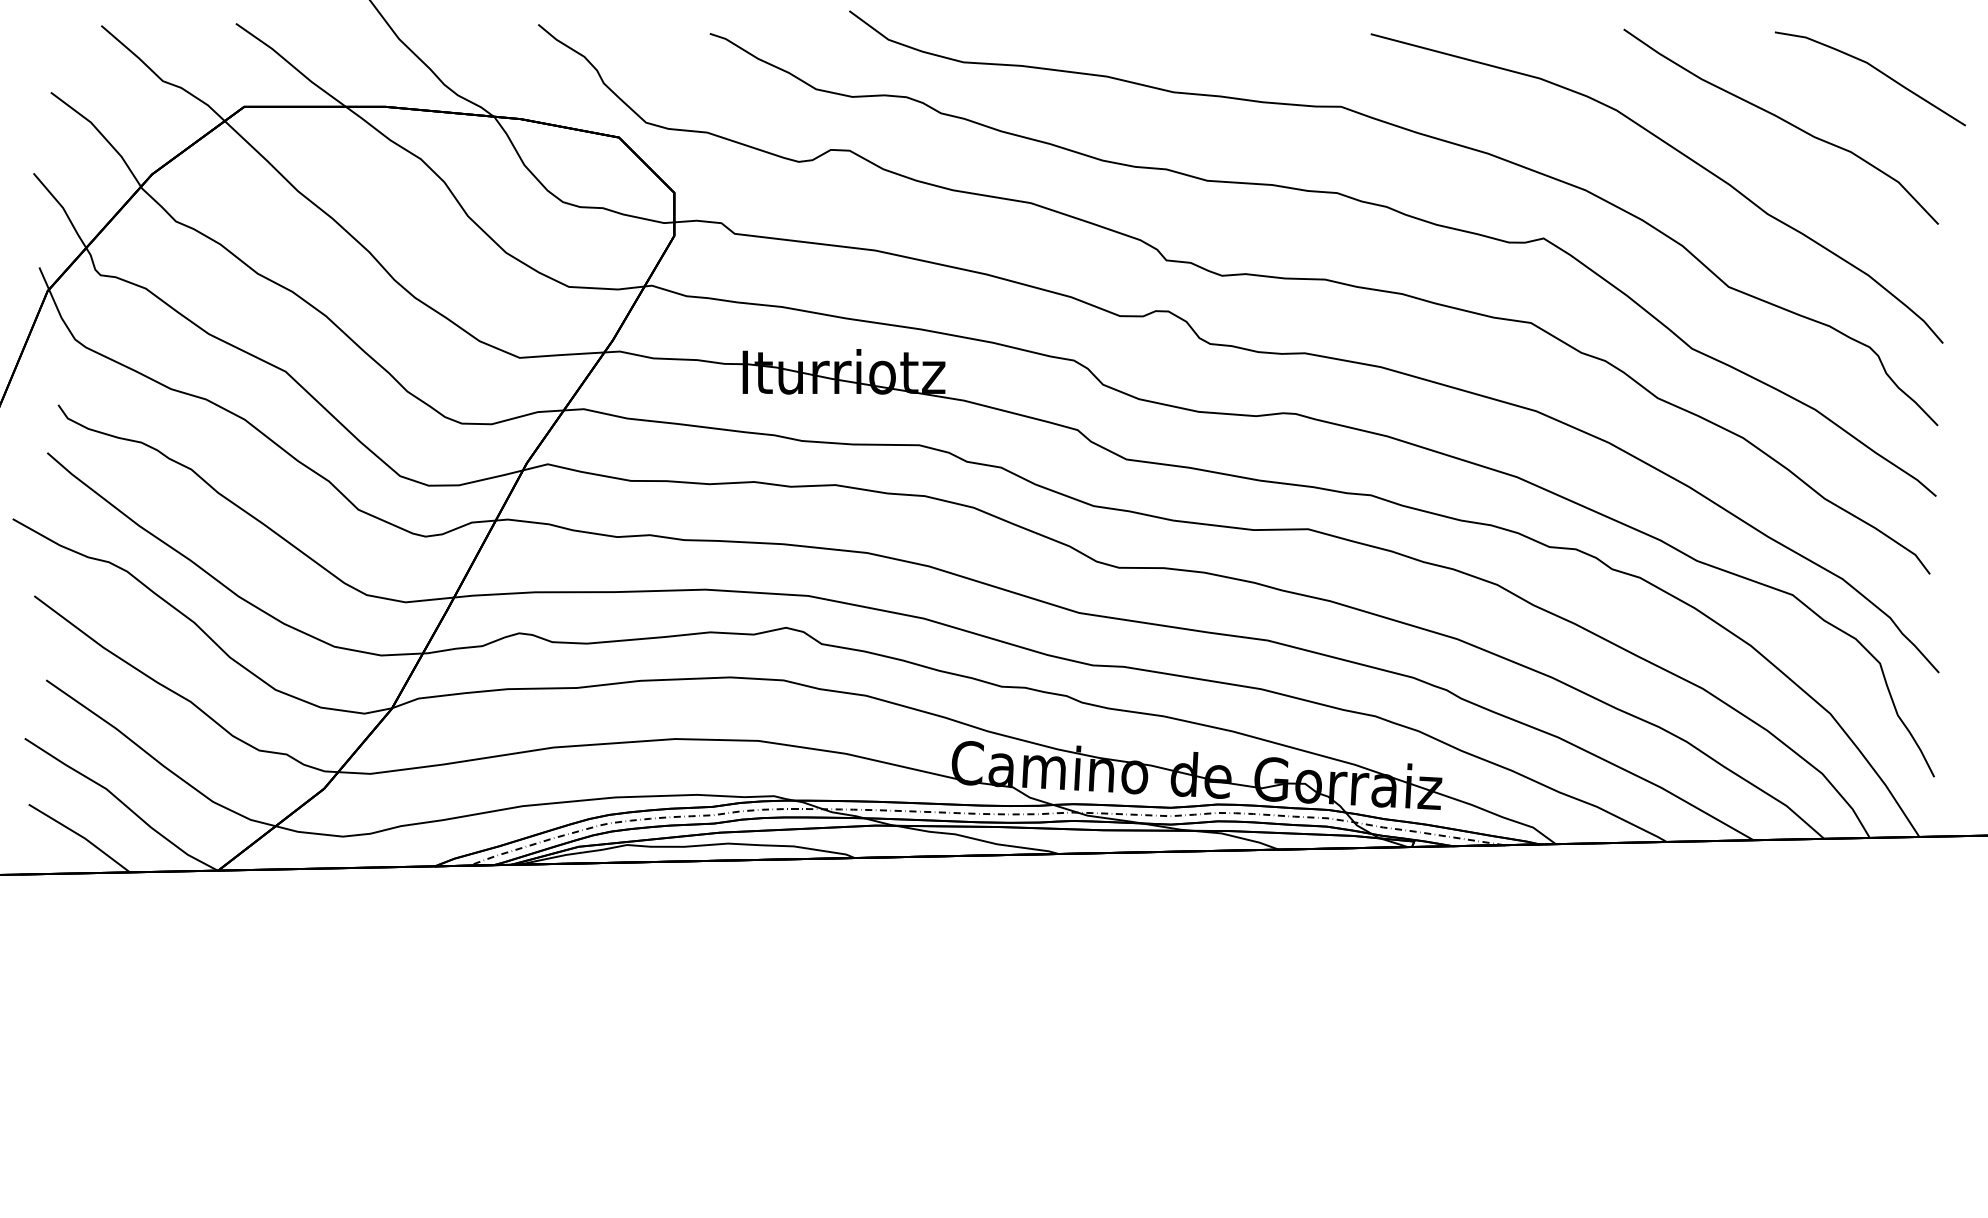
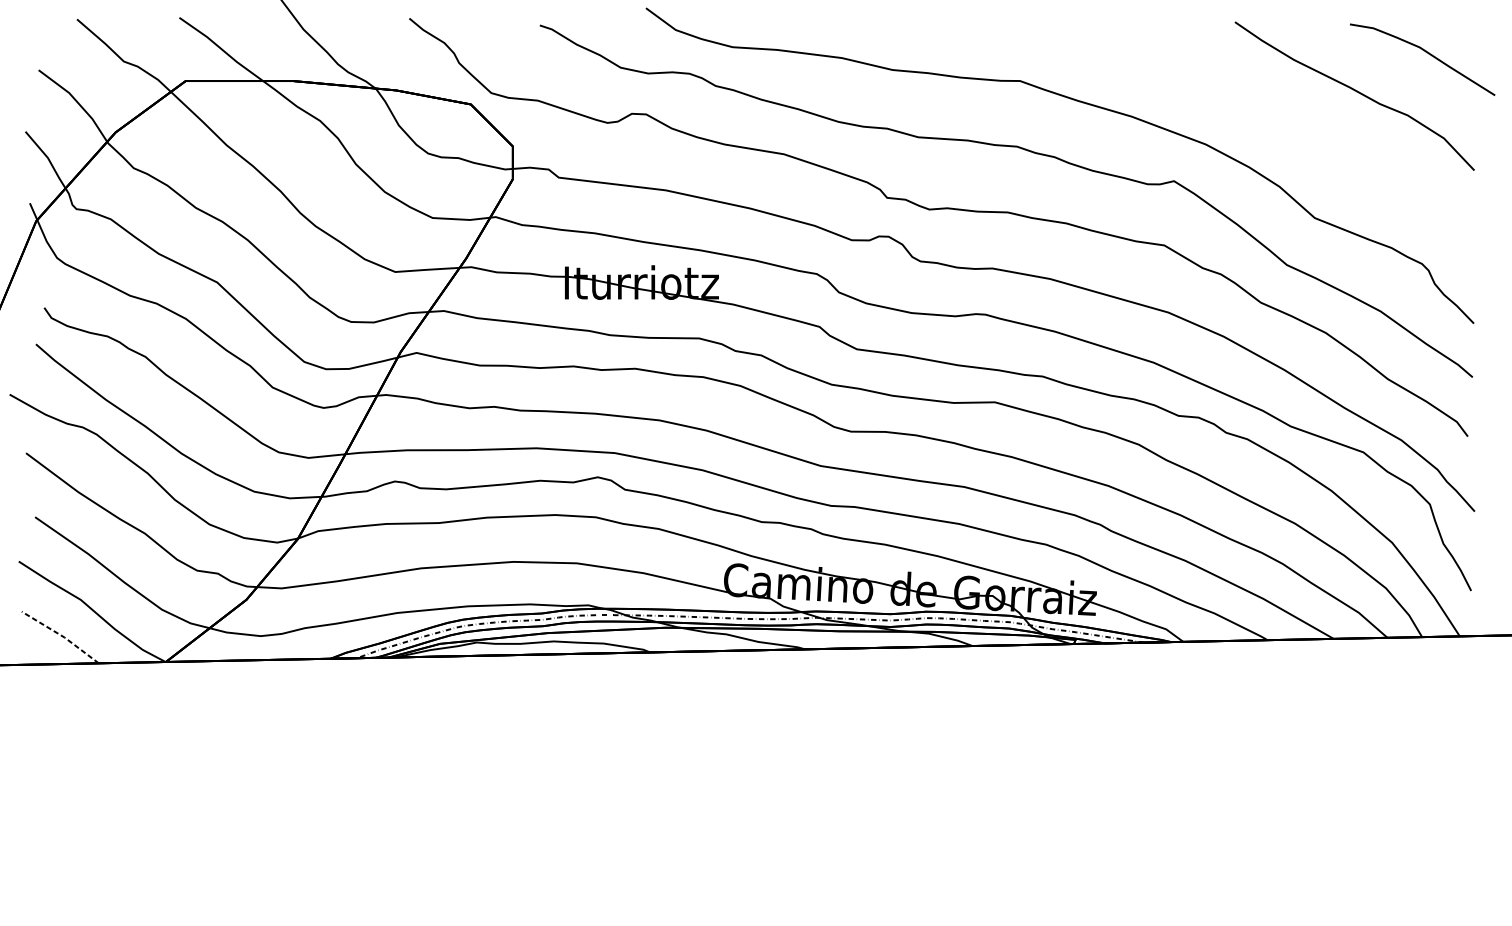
curve: (1678, 152) -> (1276, 115), removed
line: (81, 836) -> (61, 636), solid -> dashed

